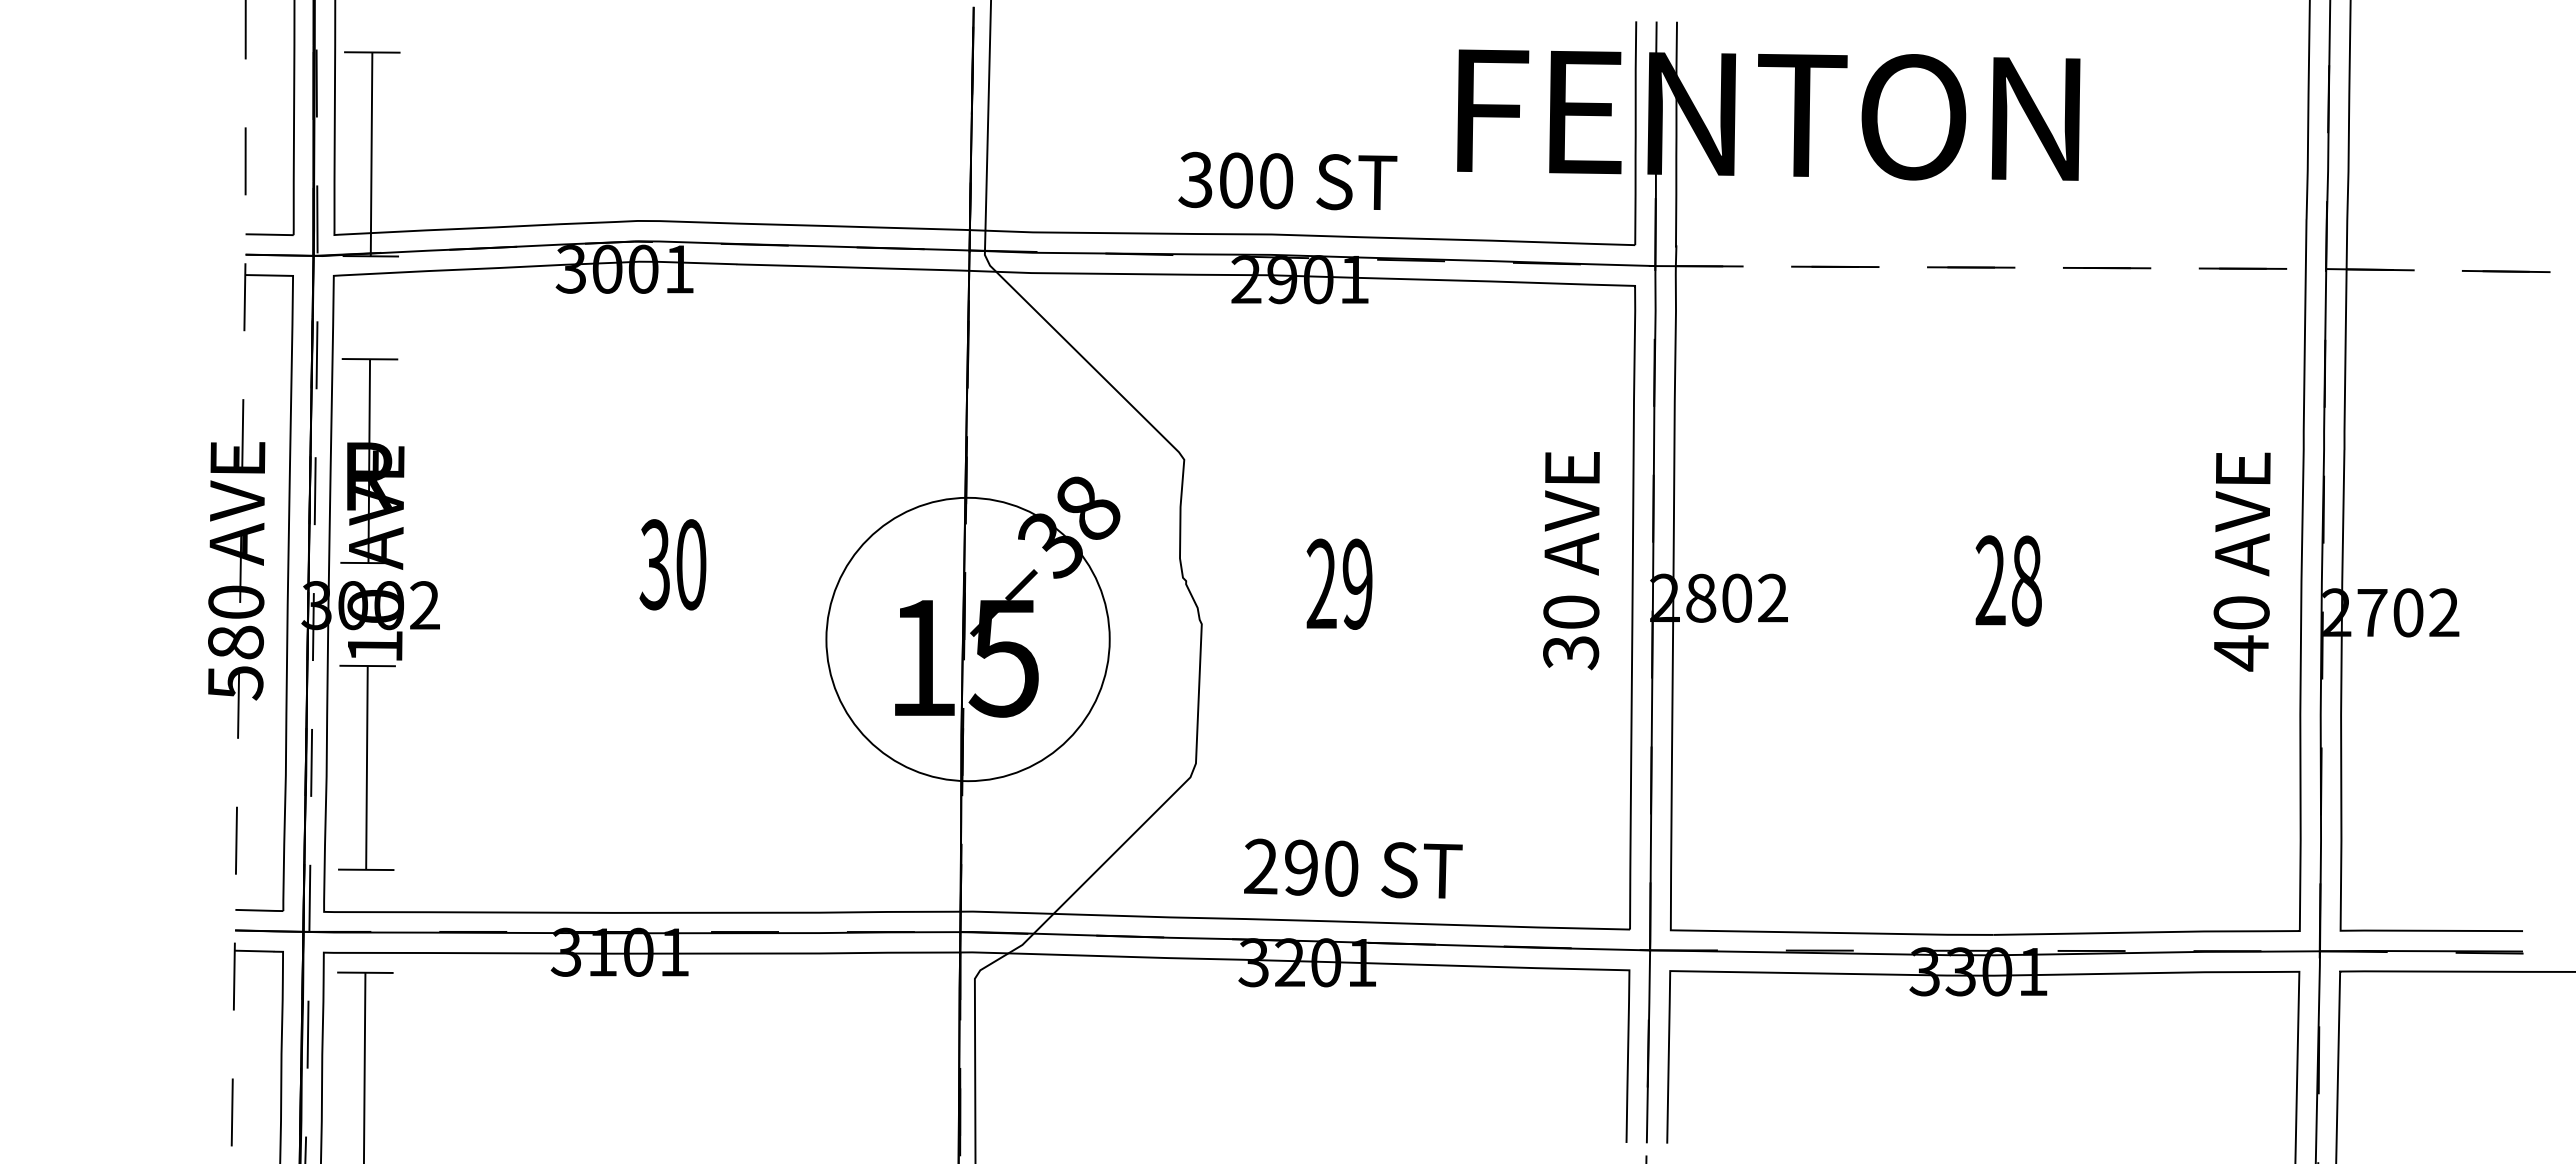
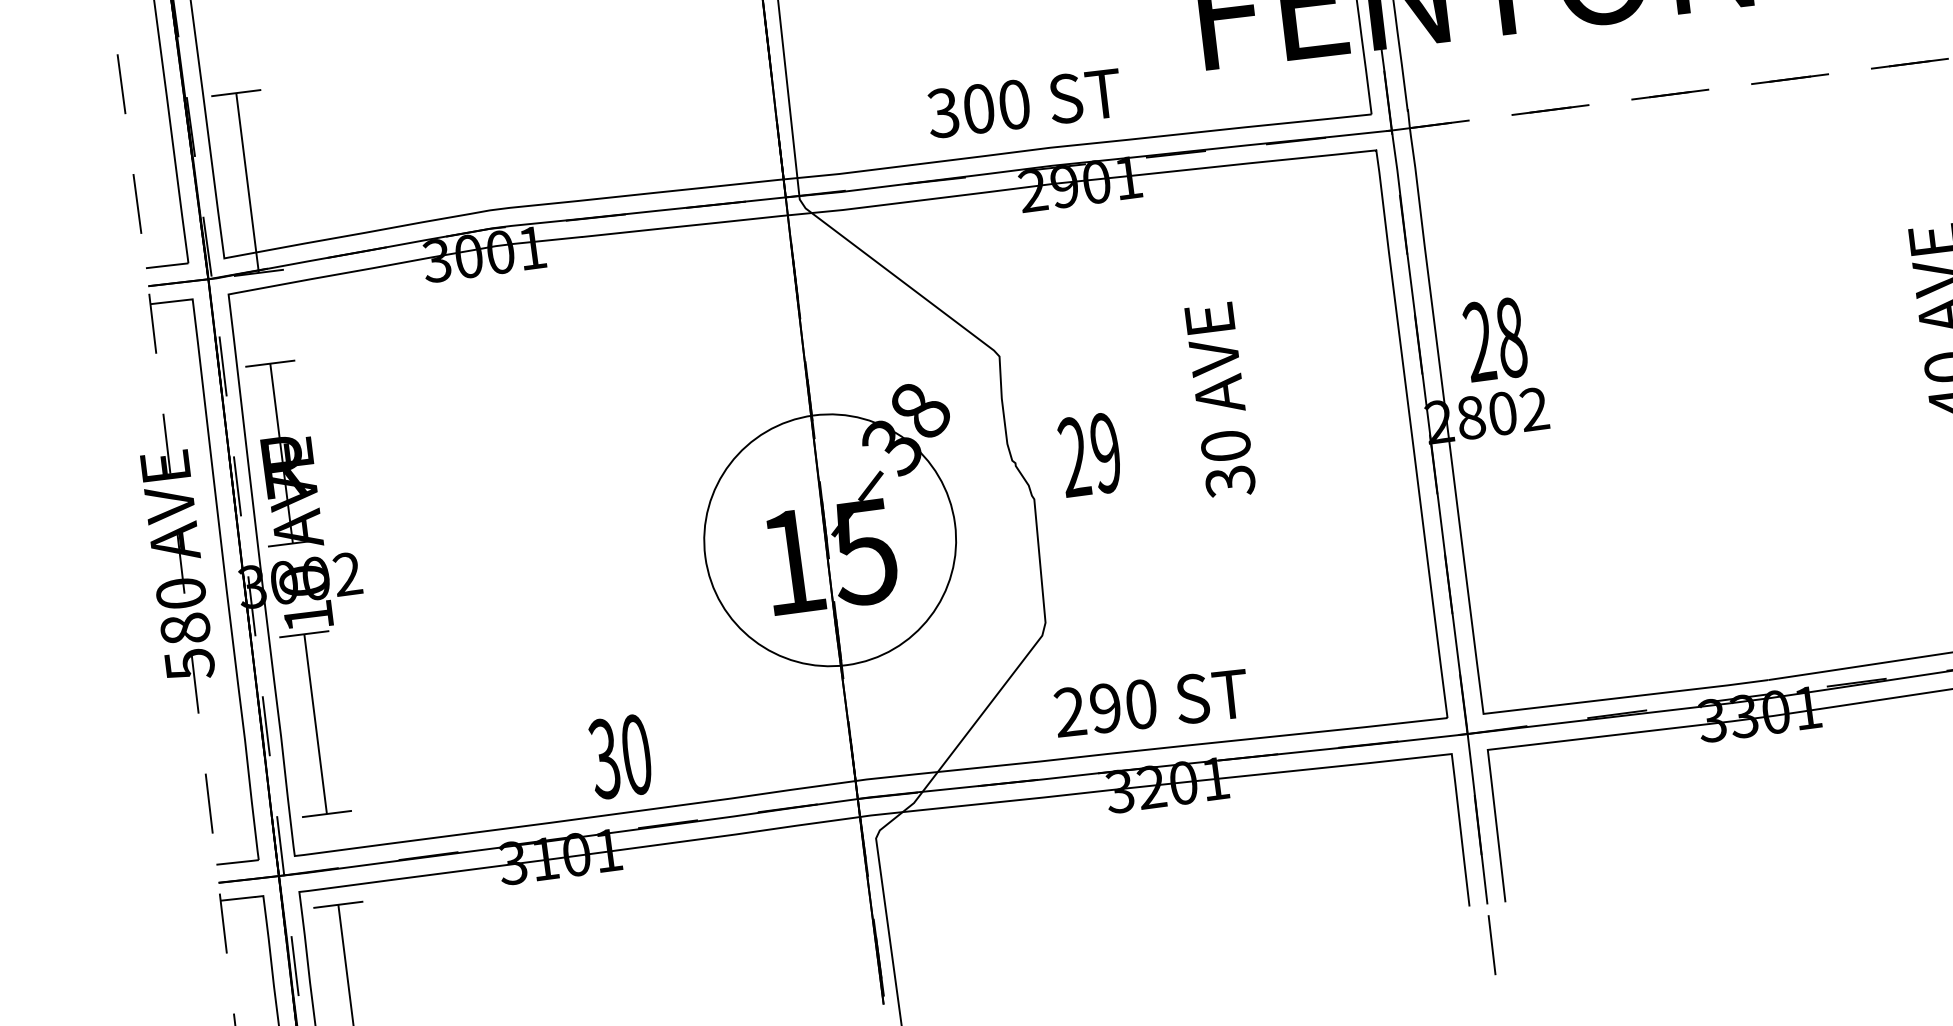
text: (1287, 180) -> (1024, 102), moved
text: (1571, 561) -> (1220, 401), moved
text: (672, 564) -> (619, 756), moved
text: (2008, 580) -> (1495, 339), moved
text: (1339, 583) -> (1089, 454), moved
text: (1353, 868) -> (1151, 702), moved

